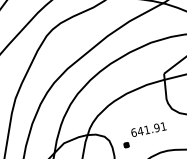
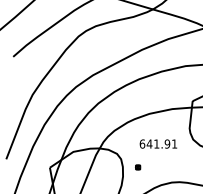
text: (148, 129) -> (158, 143), moved

